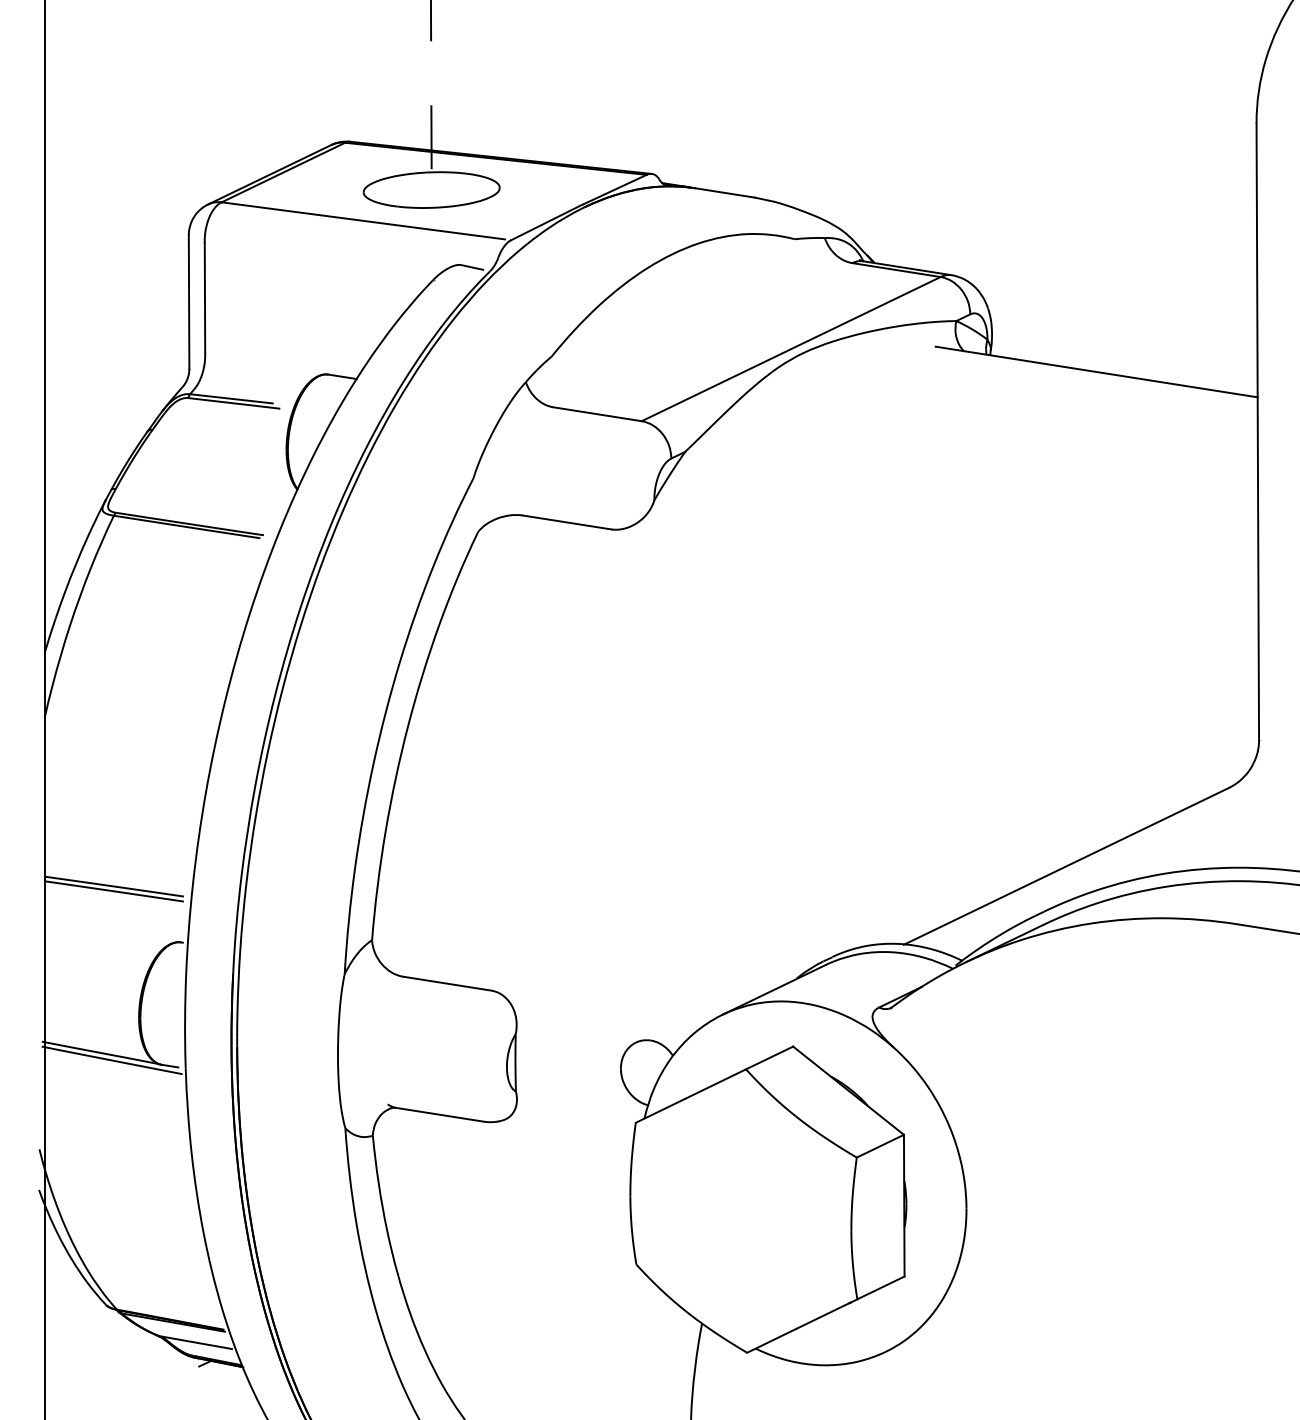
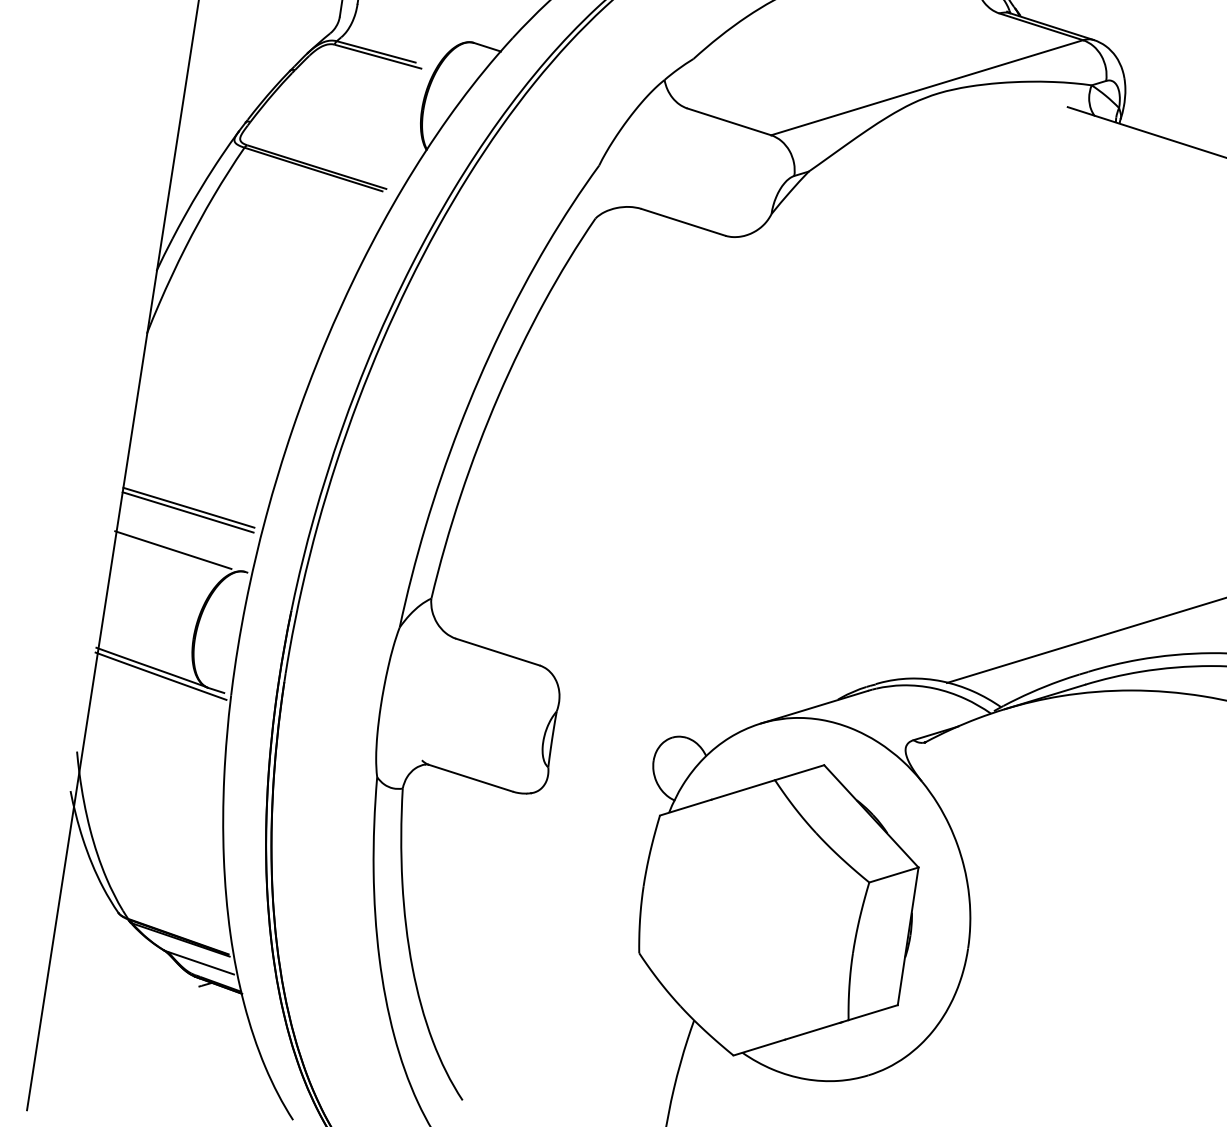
line: (104, 931) -> (172, 549), added

